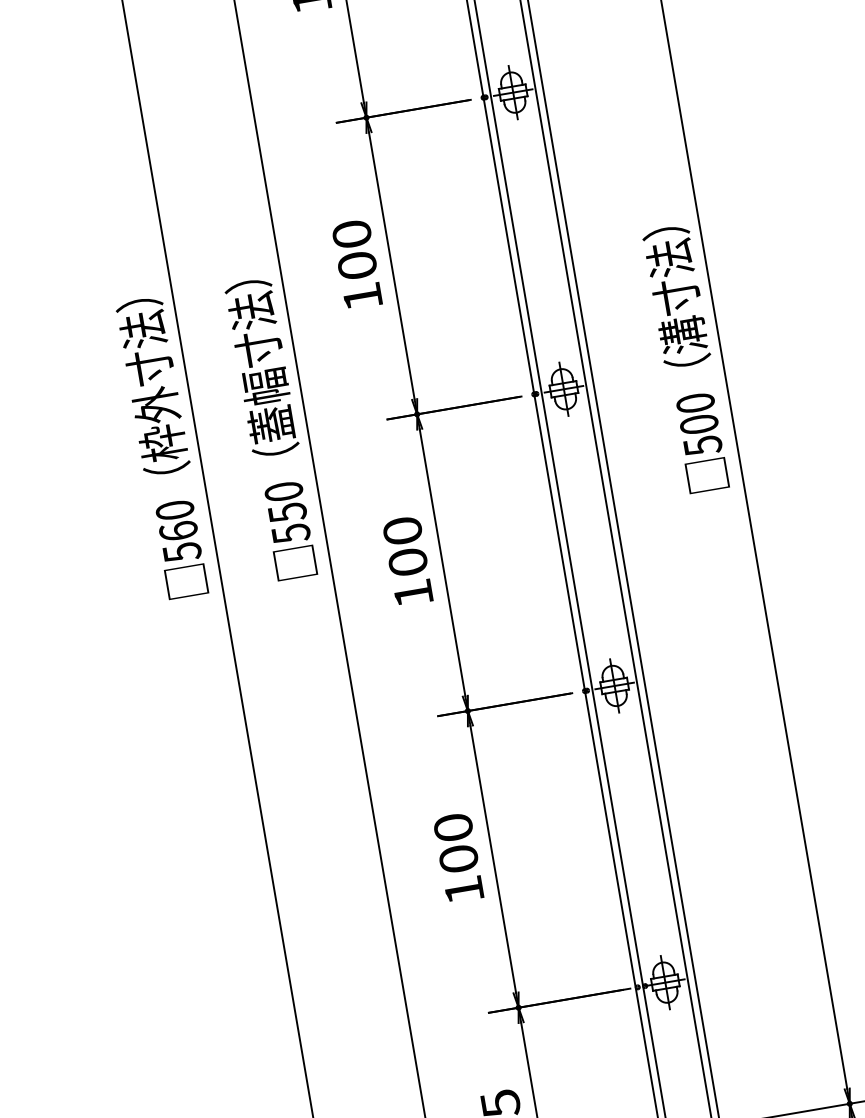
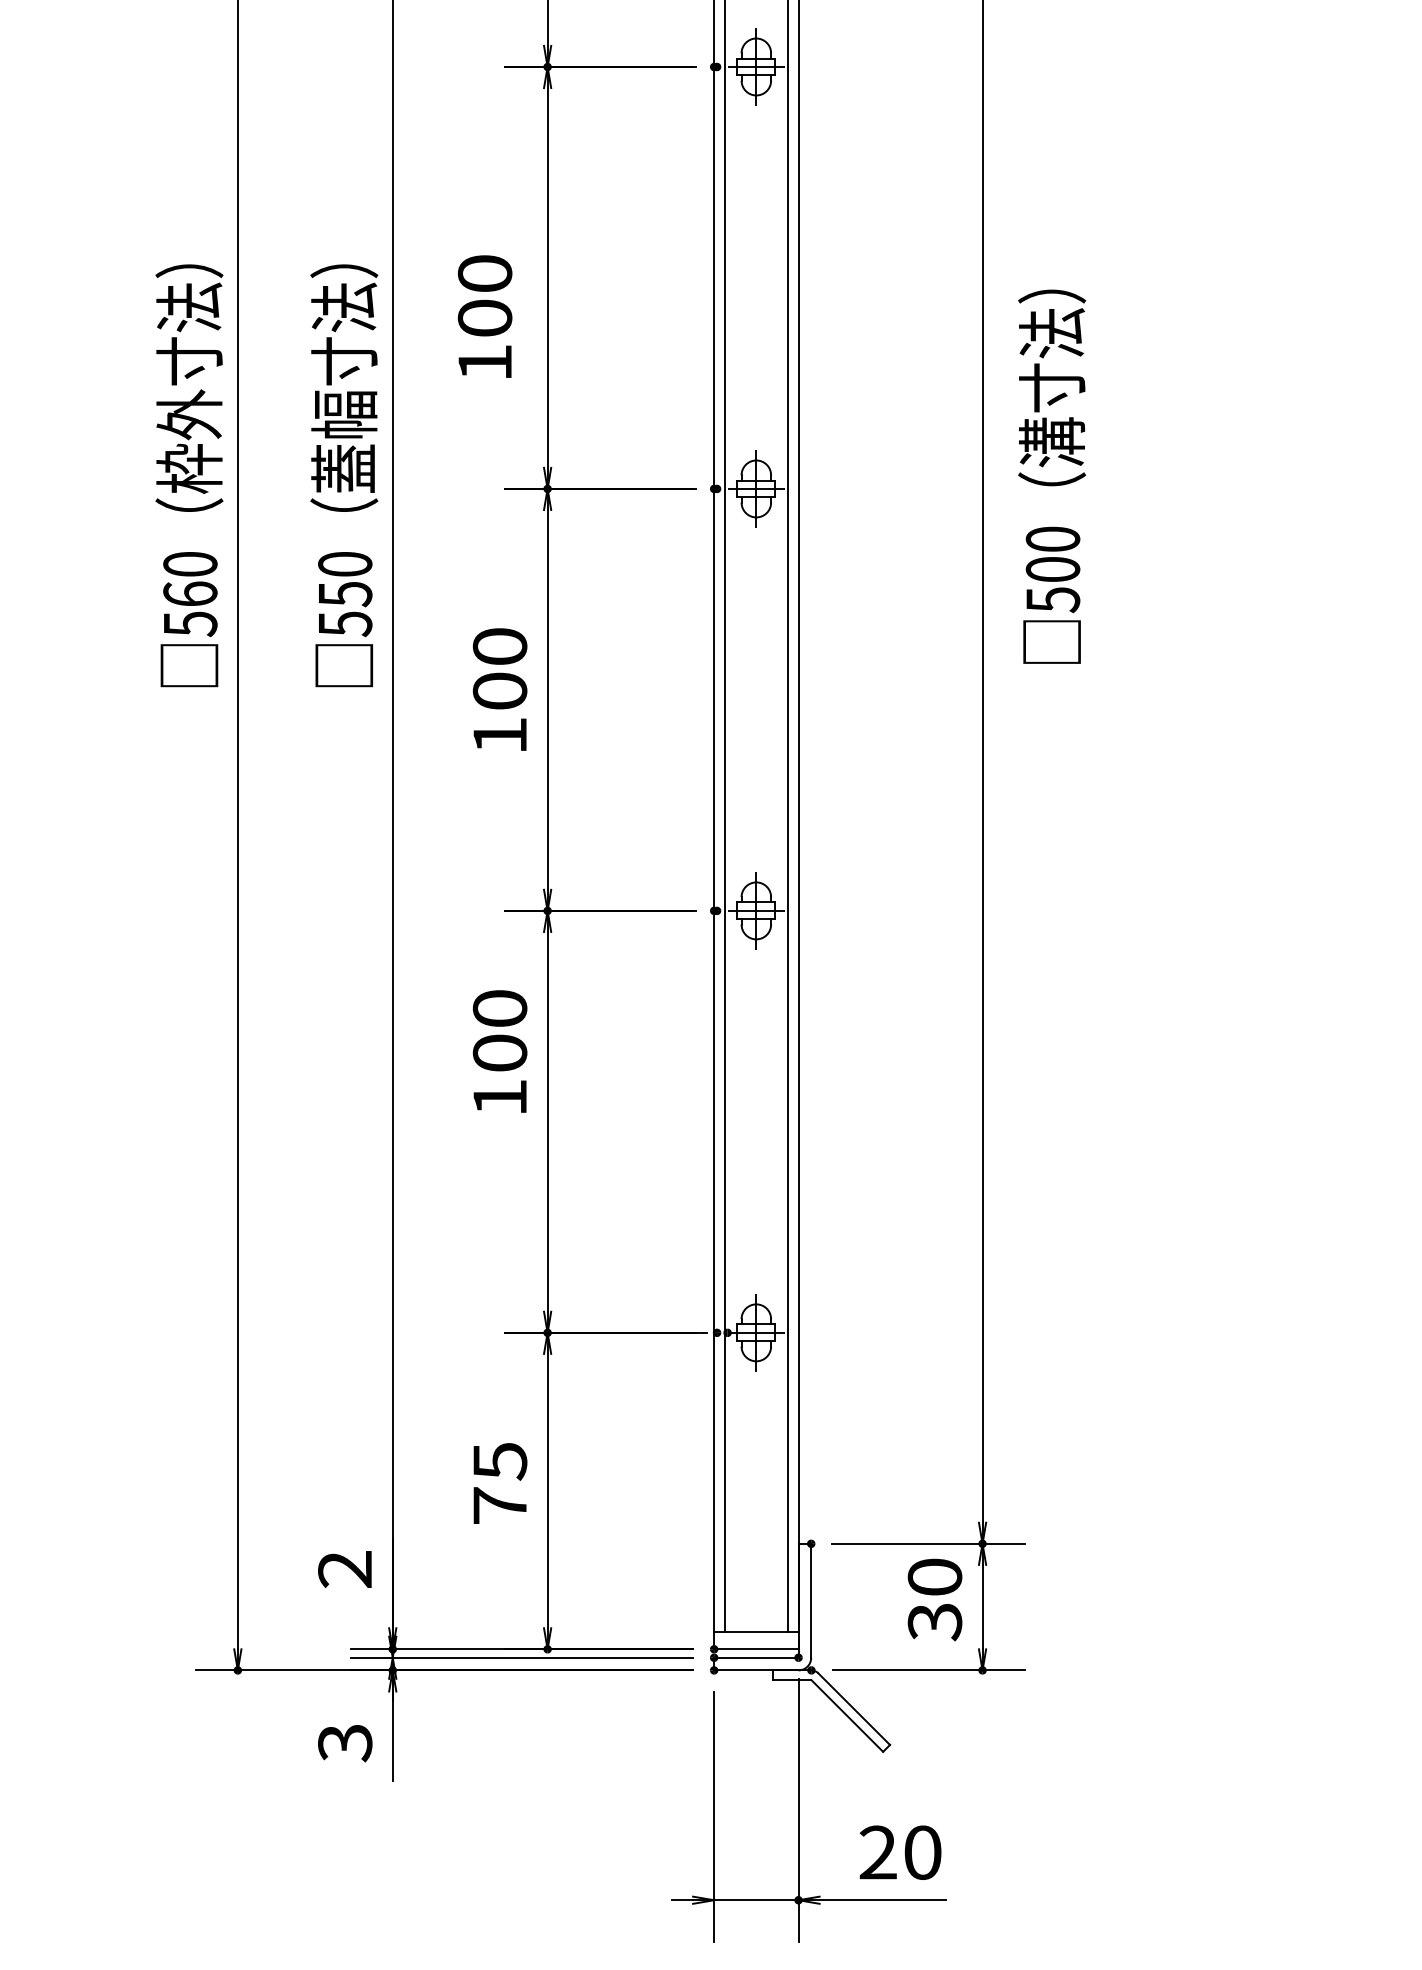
text: (356, 264) -> (484, 316), moved
text: (687, 359) -> (1052, 476), moved
text: (458, 857) -> (499, 1051), moved

